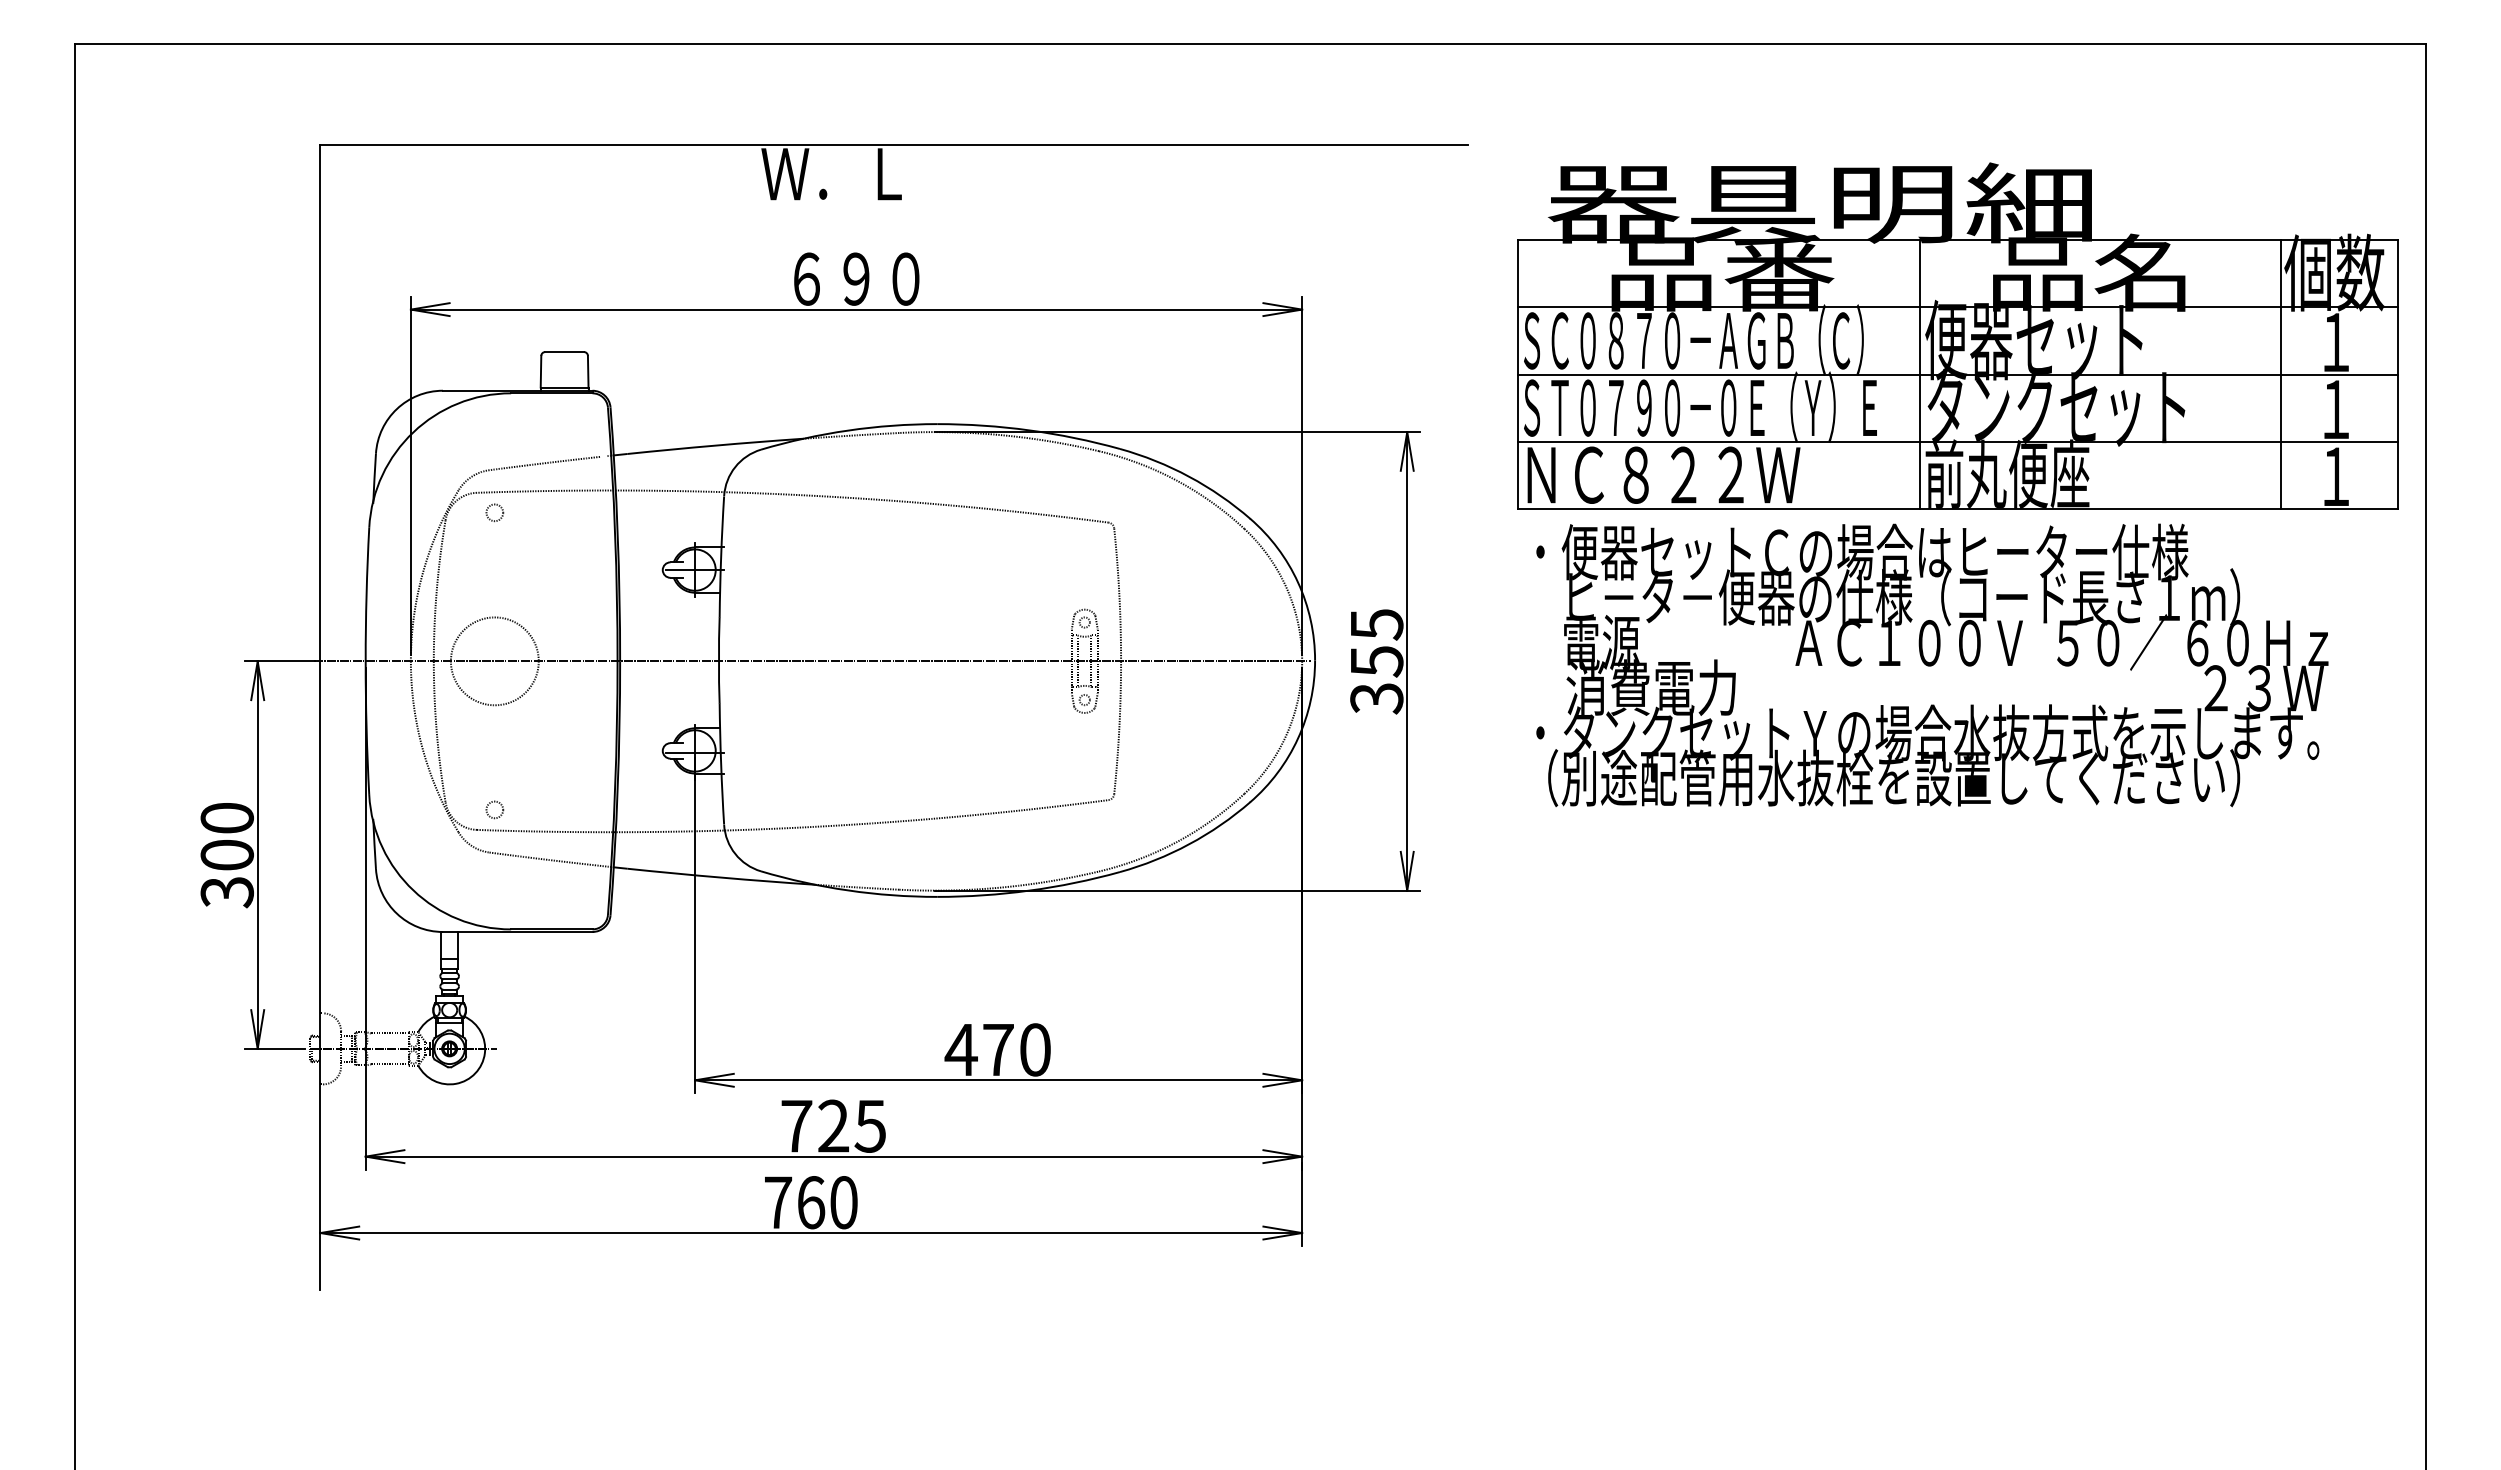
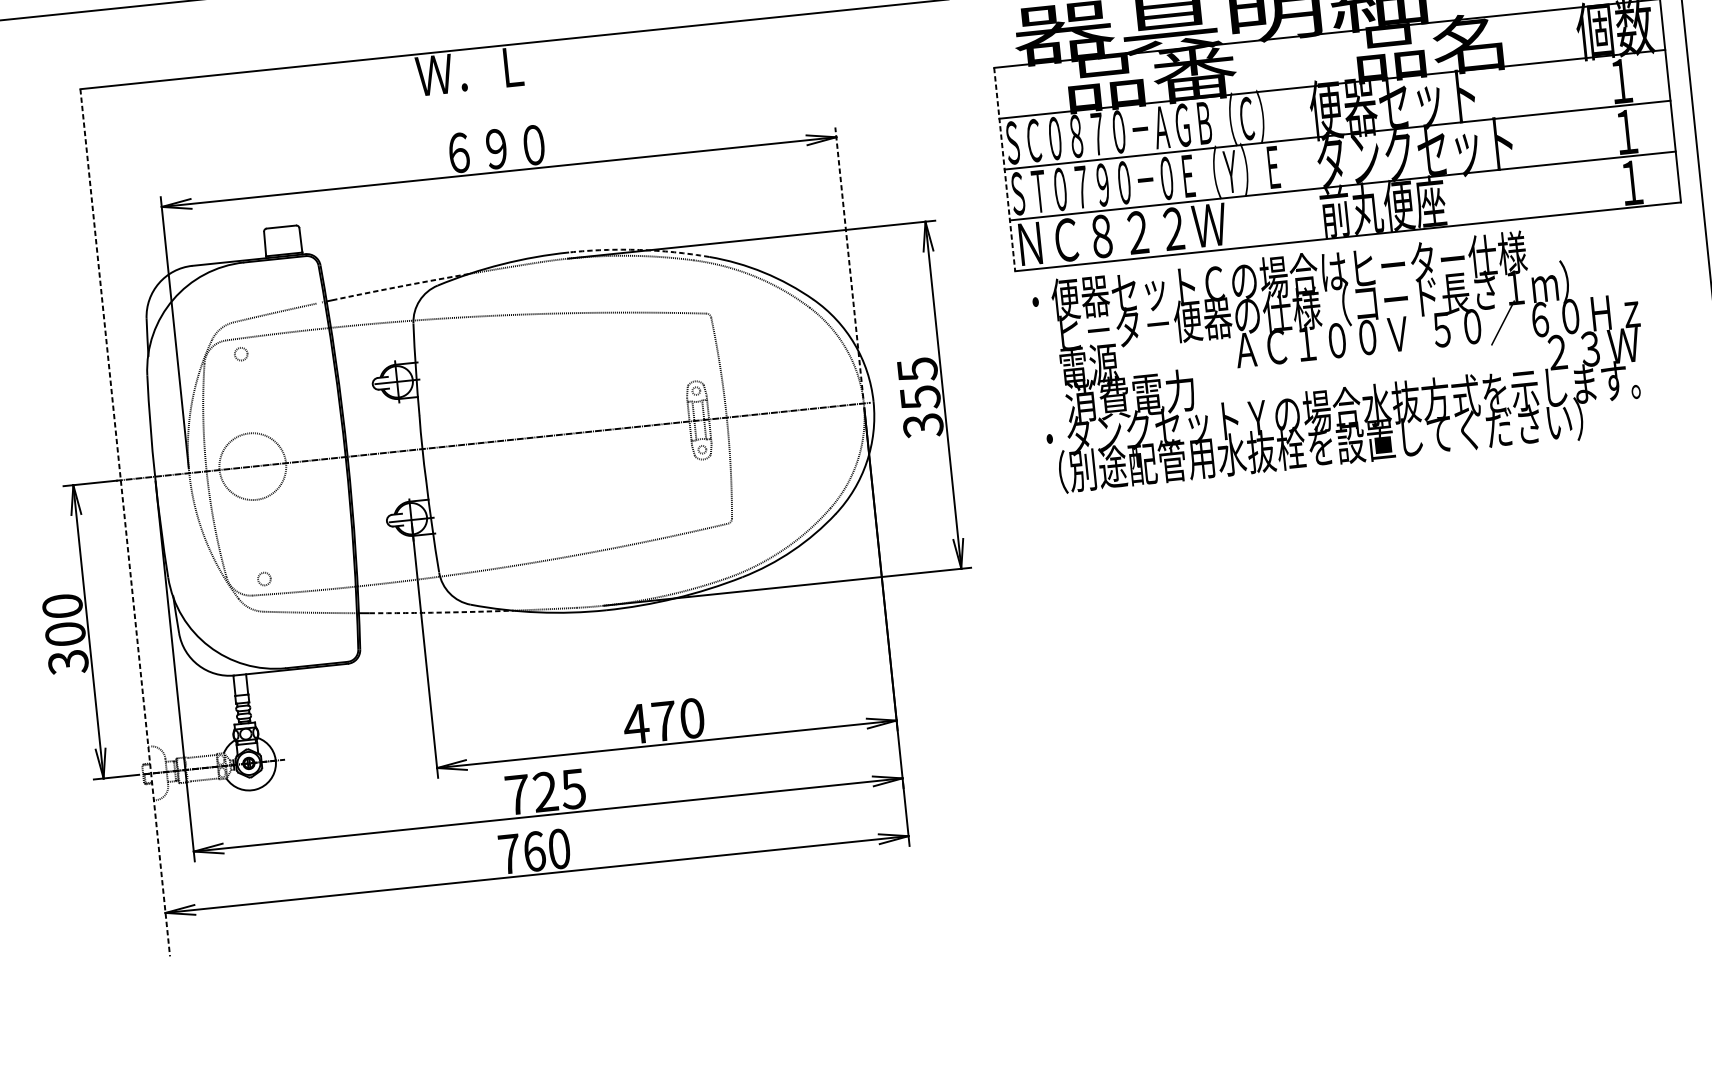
line: (1919, 374) -> (1308, 138), removed
line: (2281, 374) -> (1582, 109), removed
line: (1517, 375) -> (1004, 170), solid -> dashed
arc: (1029, 430) -> (639, 250), solid -> dashed
arc: (715, 445) -> (402, 285), solid -> dashed
line: (1302, 475) -> (849, 262), solid -> dashed
line: (320, 717) -> (125, 522), solid -> dashed
arc: (721, 877) -> (441, 612), solid -> dashed

